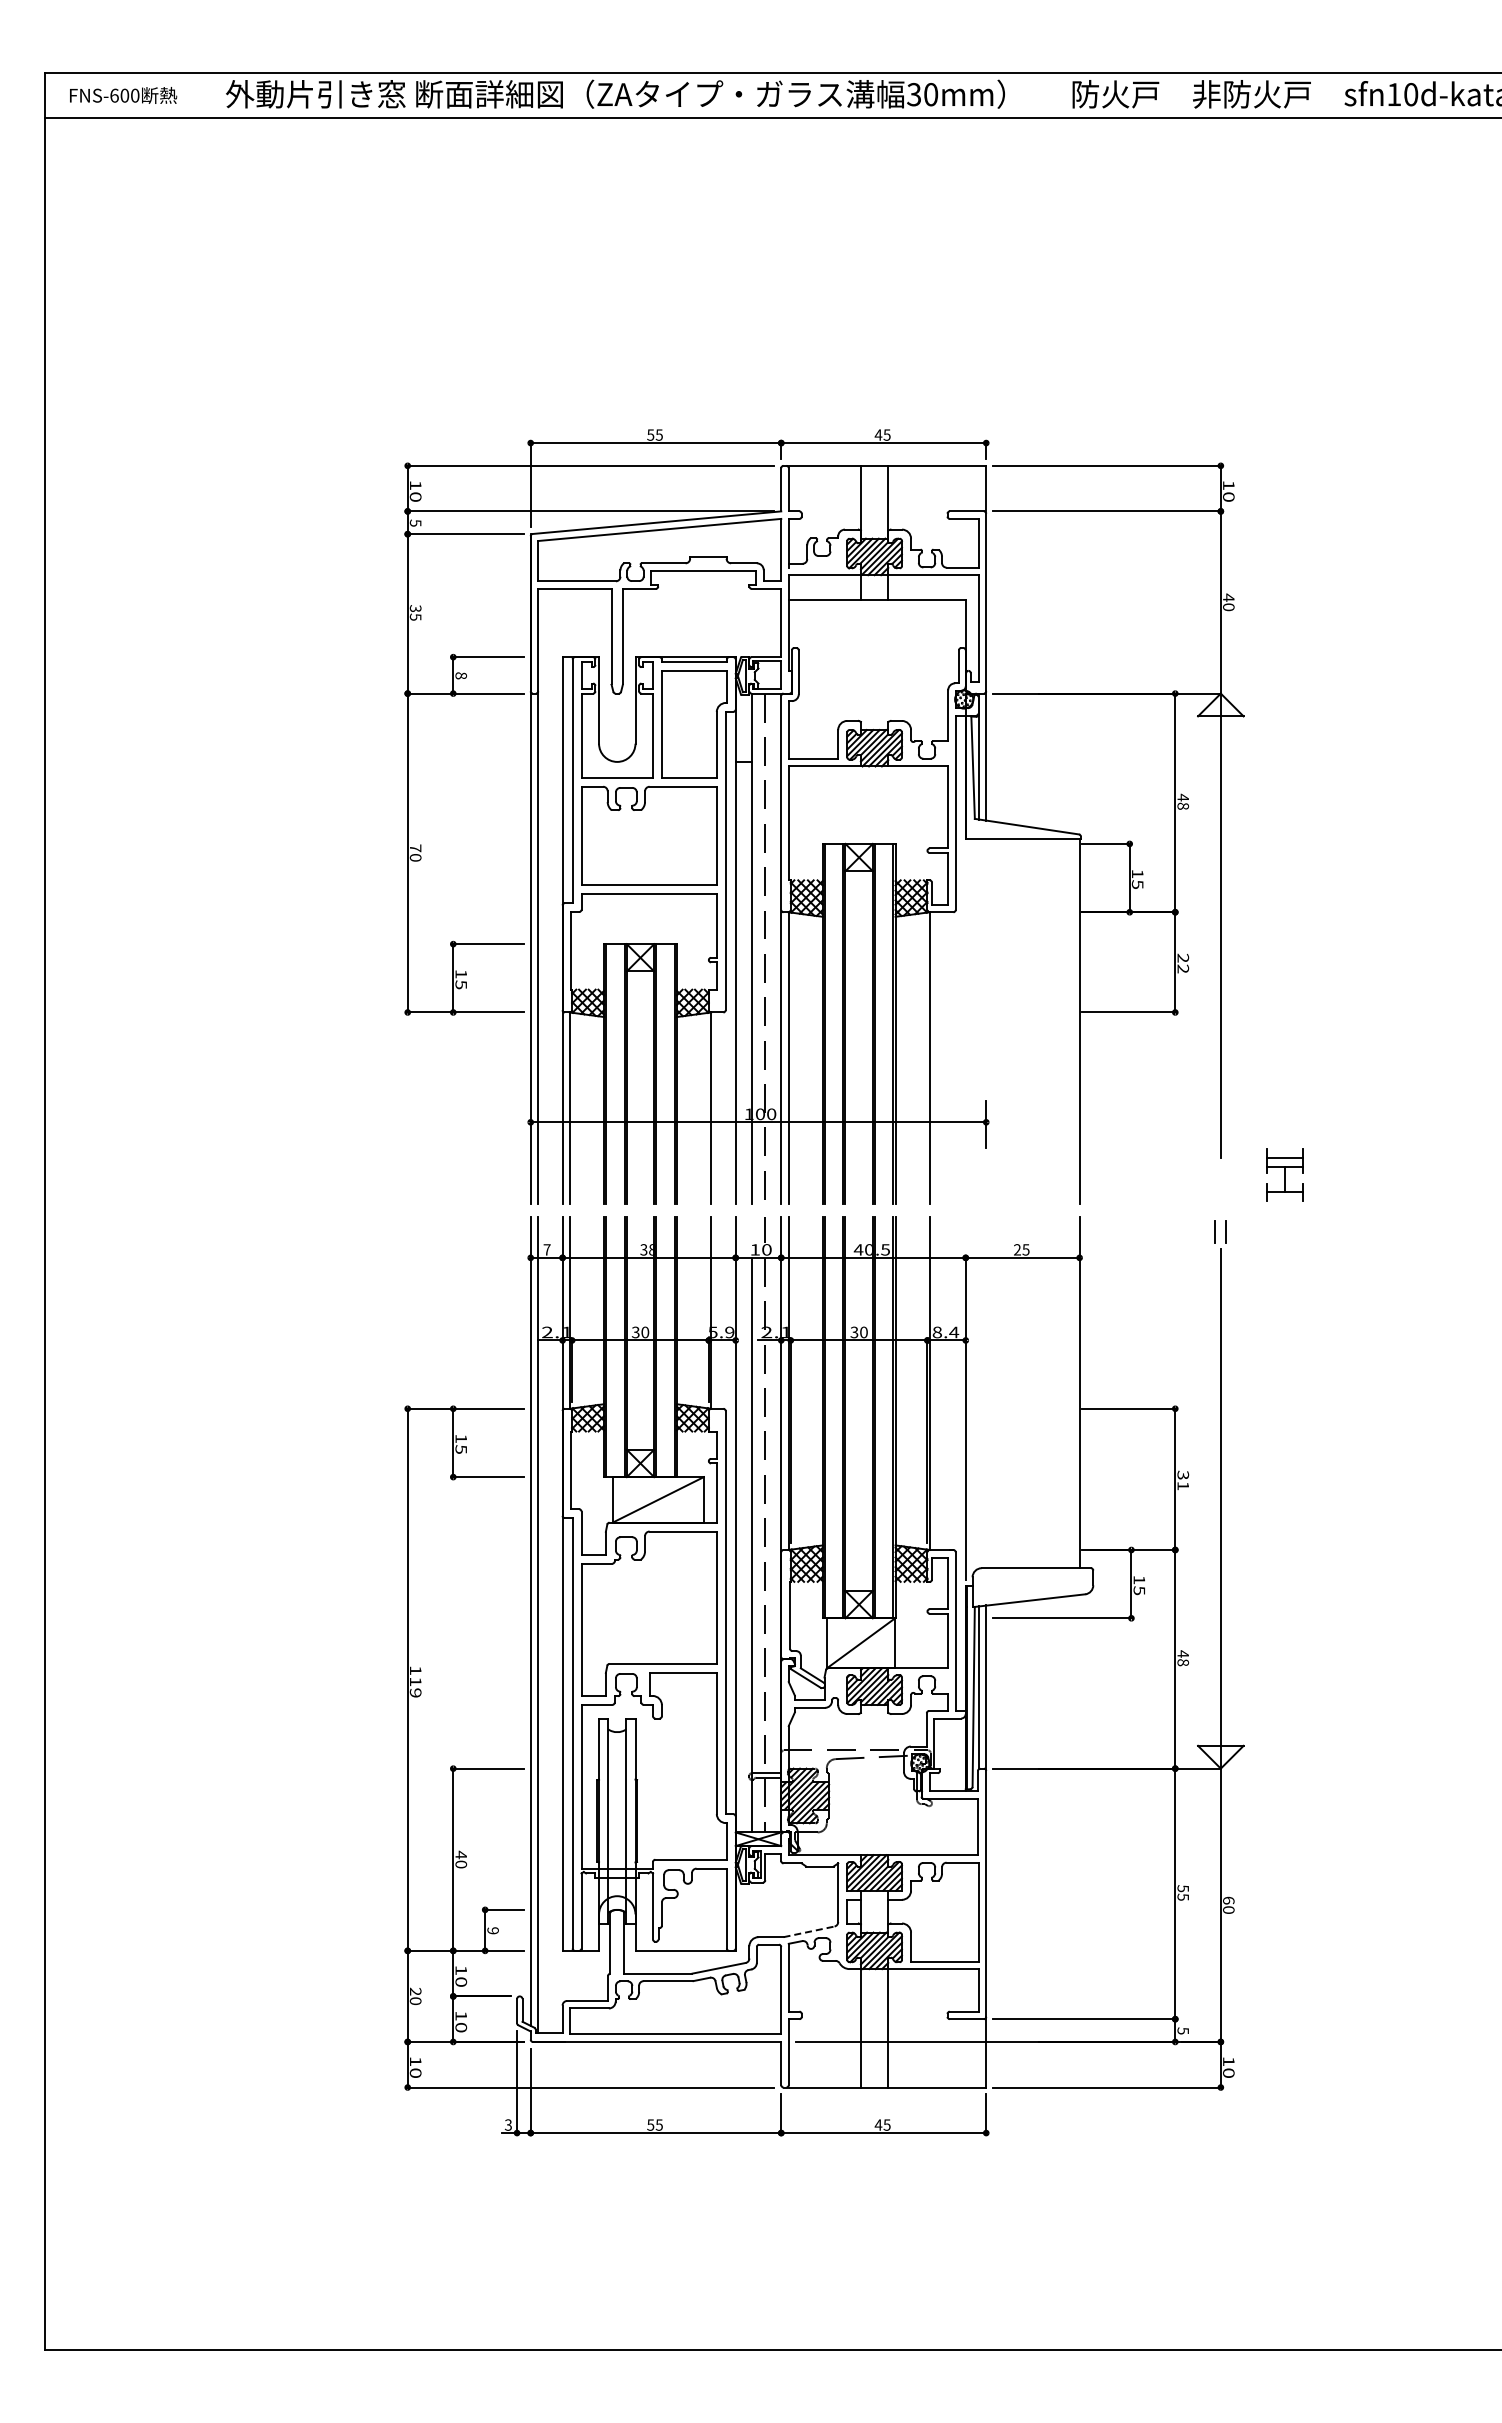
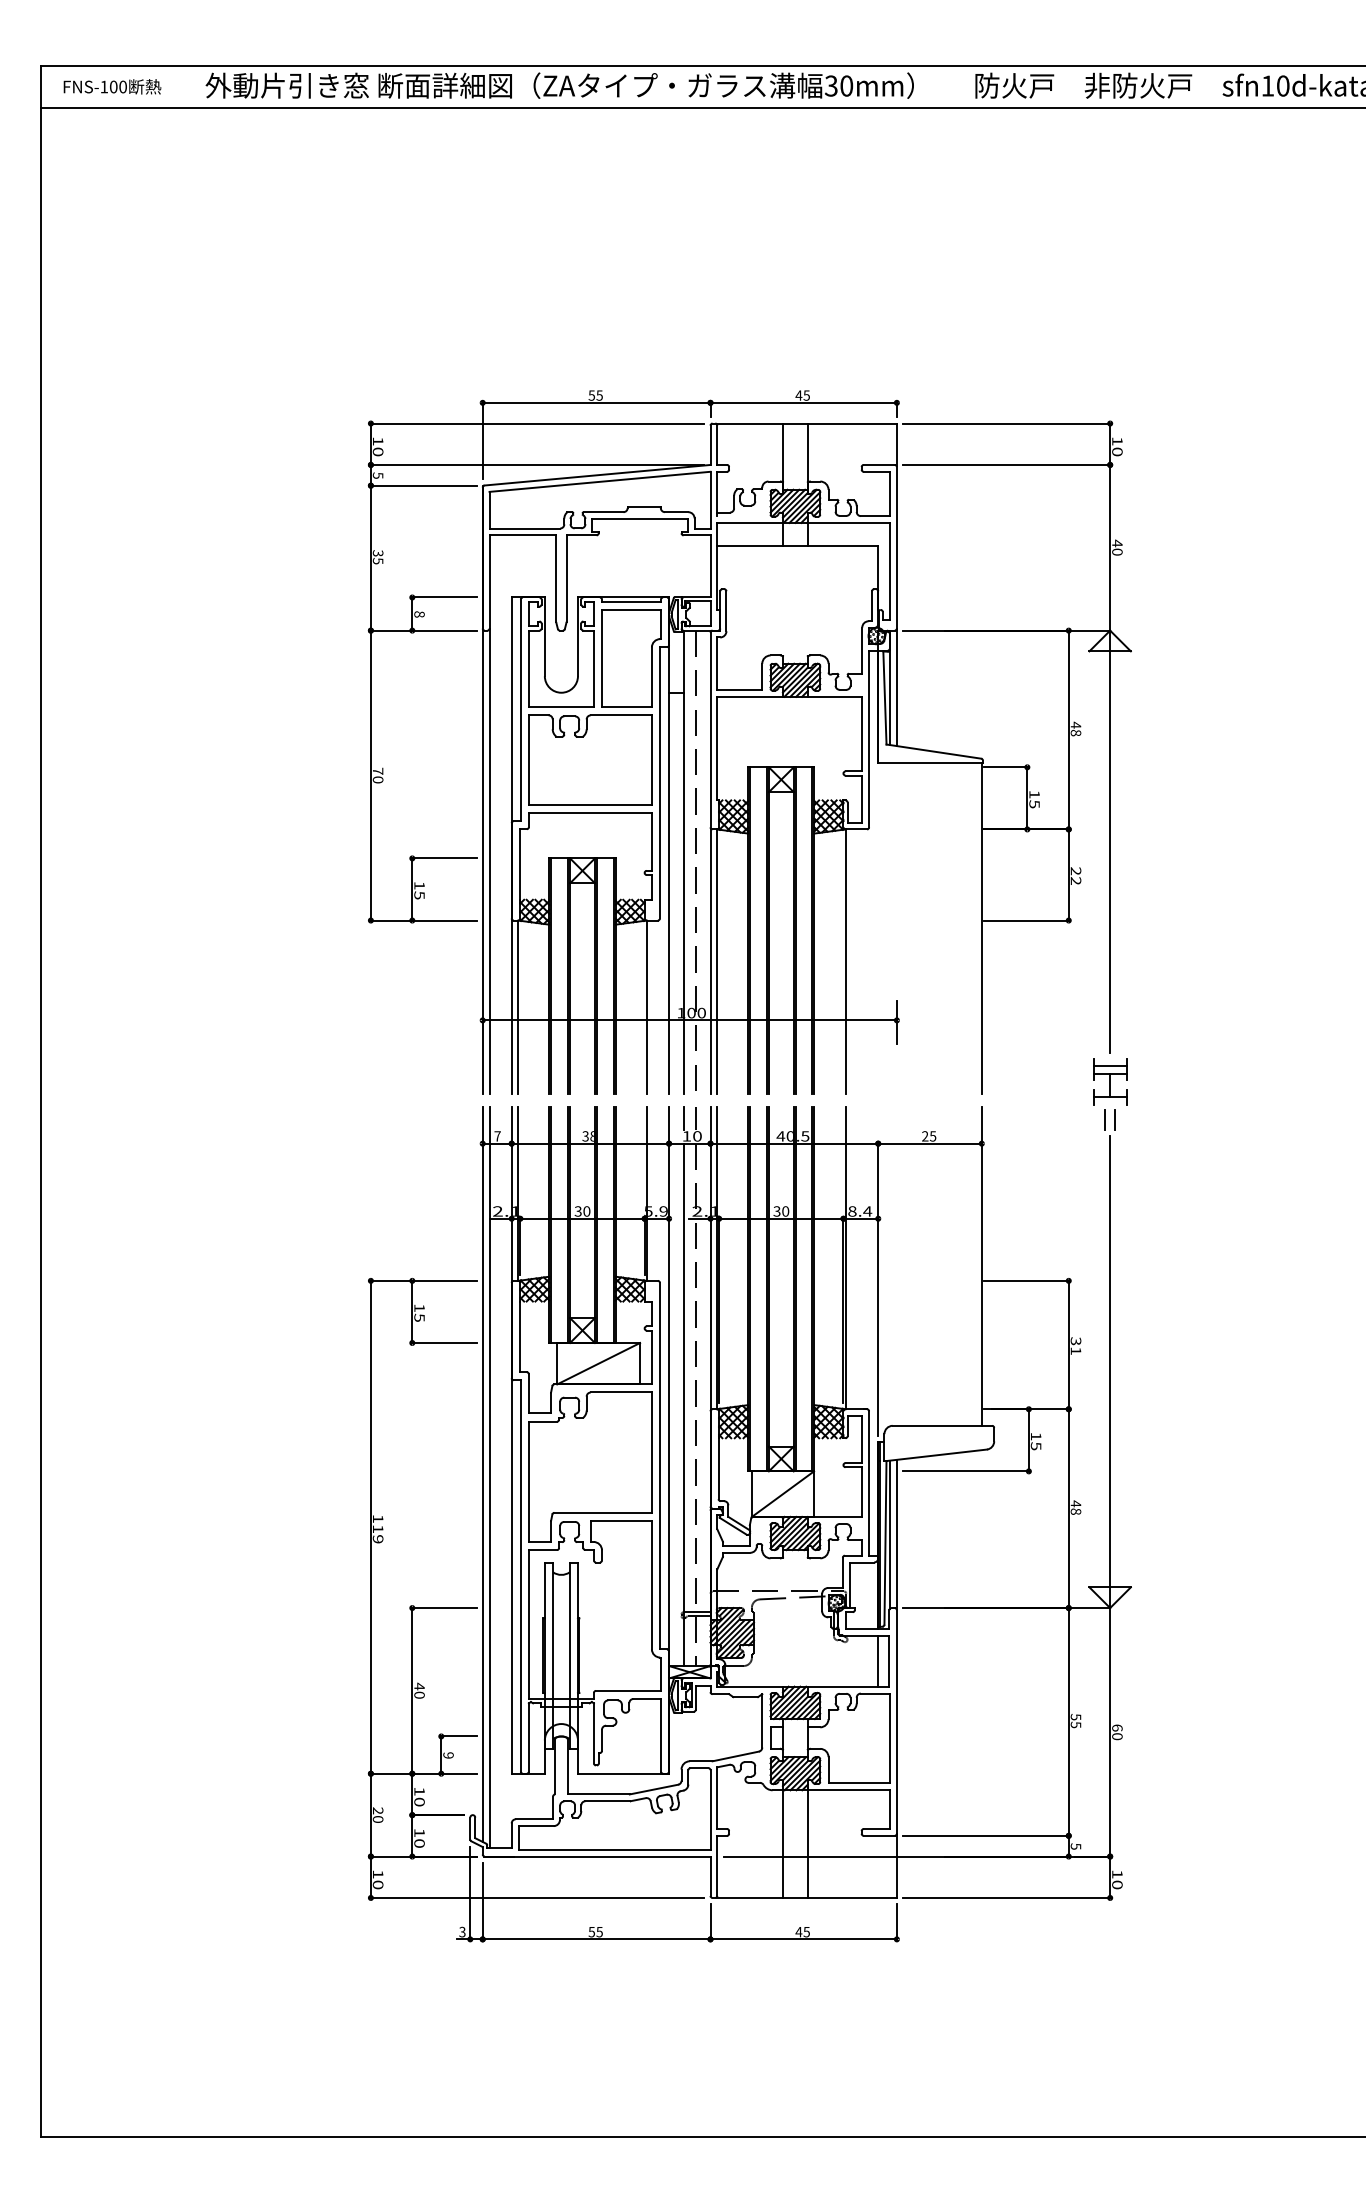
text: (114, 95) -> (104, 86), FNS-600 -> FNS-100
part: (1284, 1174) -> (1109, 1081), moved
line: (751, 1229) -> (683, 1117), added
line: (965, 1826) -> (878, 1660), added
line: (809, 1931) -> (736, 1756), dashed -> solid

